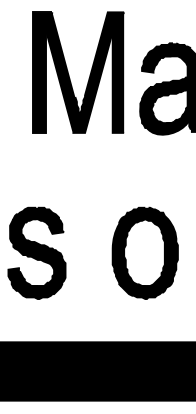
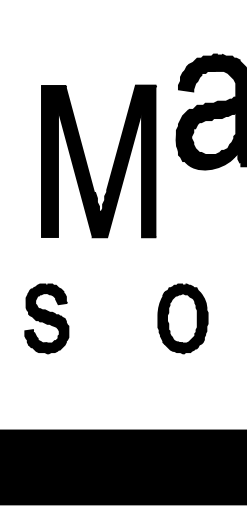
part: (69, 74) -> (87, 163), moved
part: (36, 253) -> (46, 318), size x0.6
part: (144, 253) -> (182, 318), size x0.6

